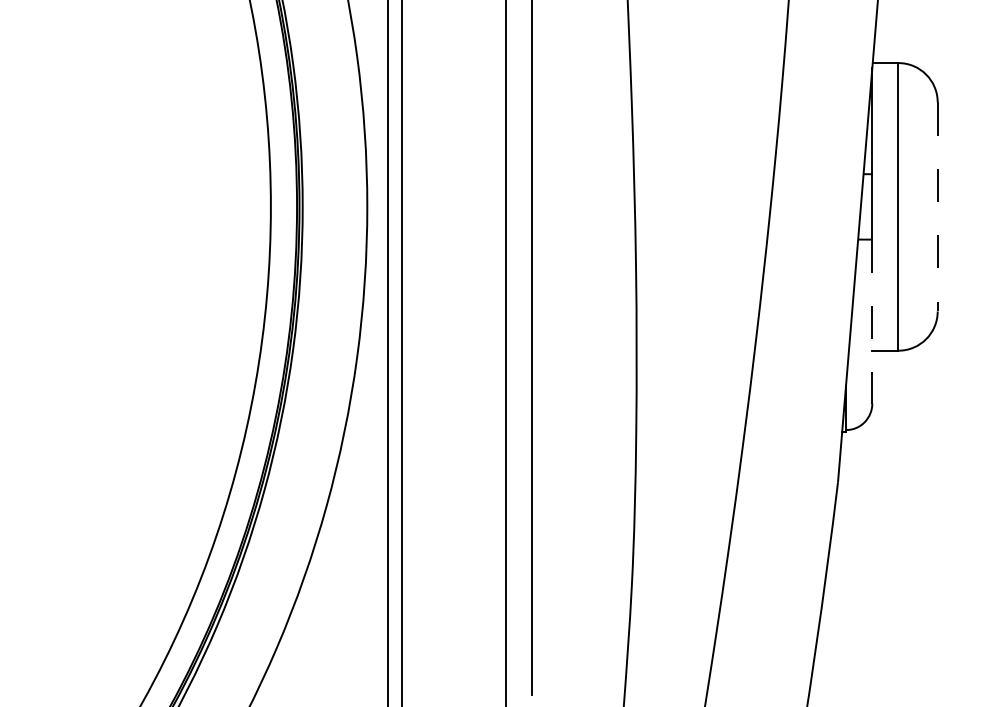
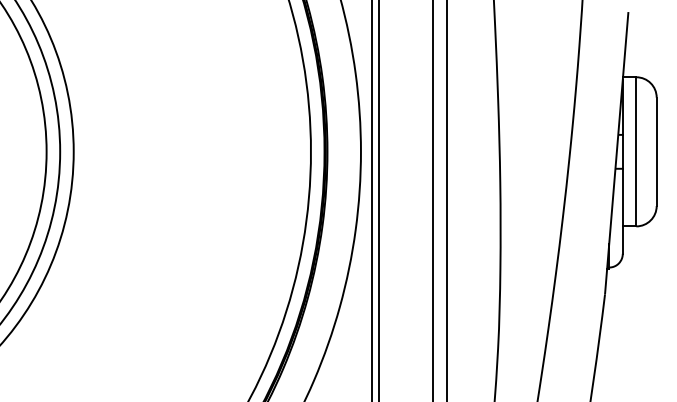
line: (937, 208) -> (656, 152), dashed -> solid
line: (871, 321) -> (622, 211), dashed -> solid

